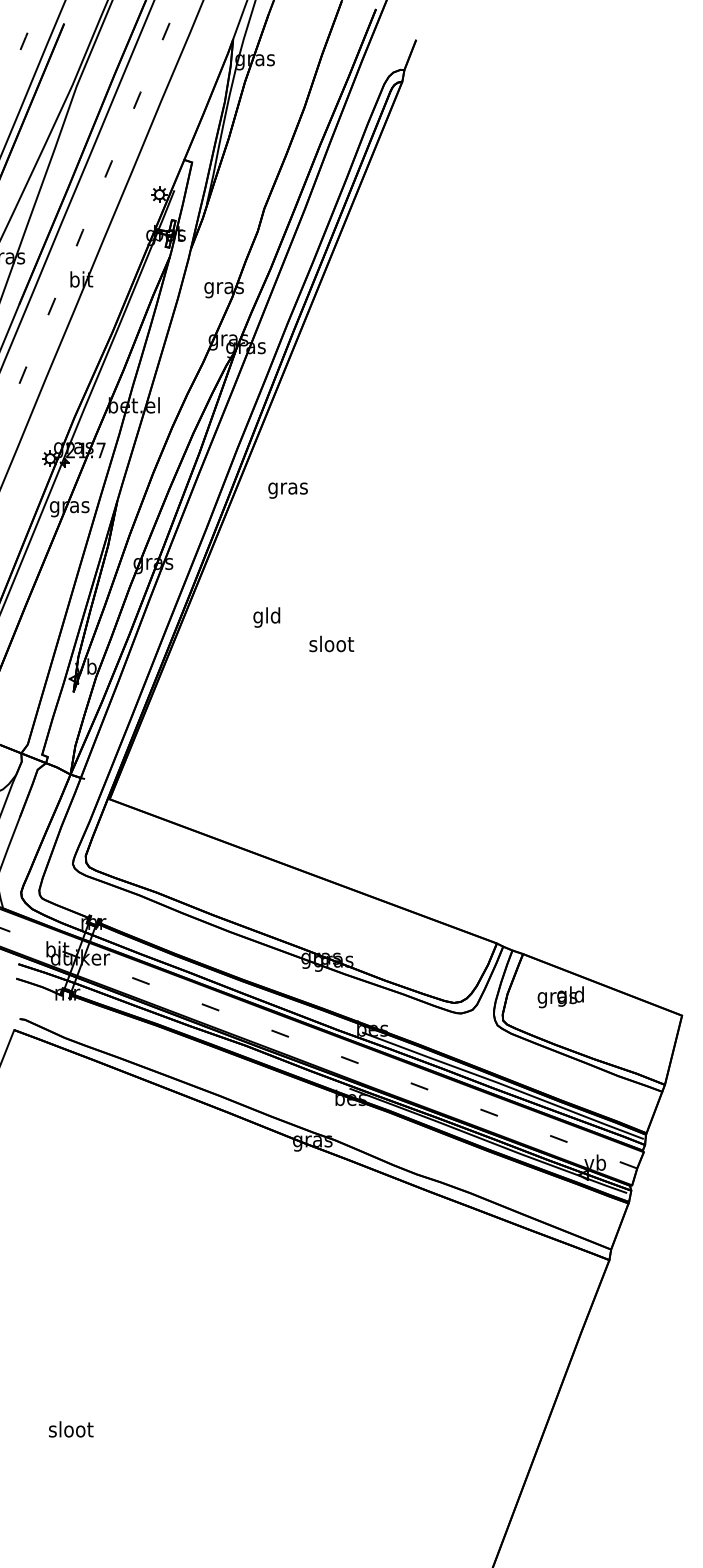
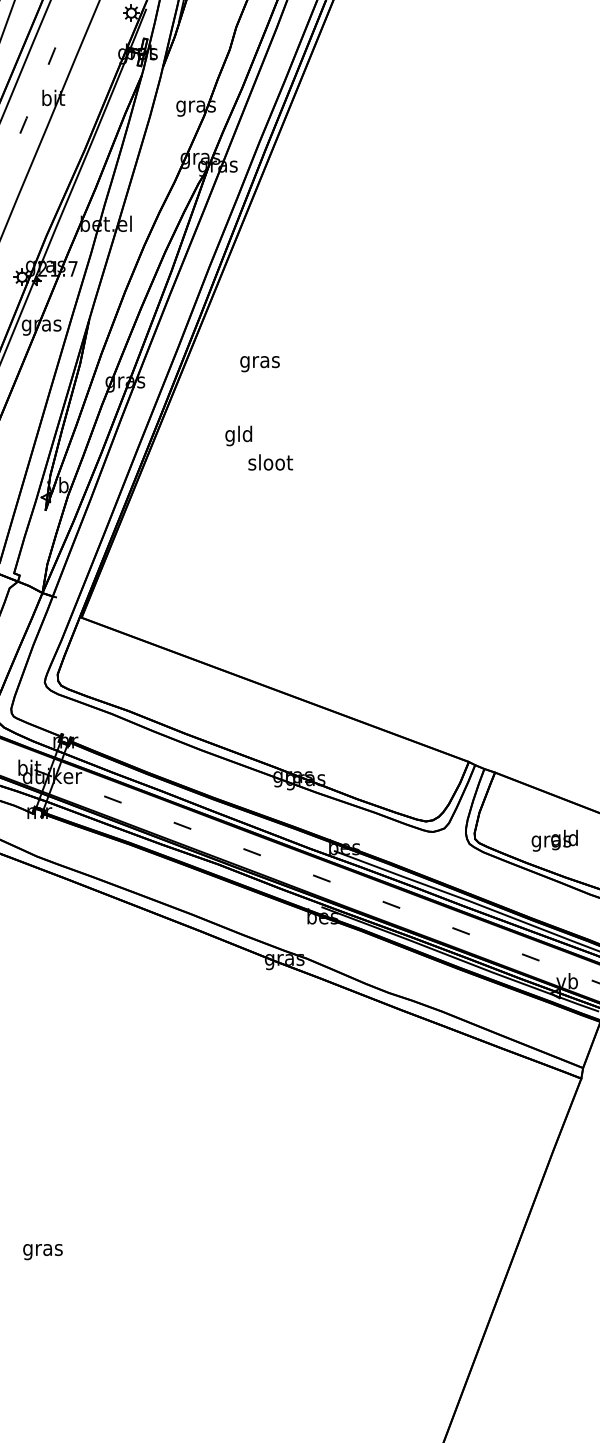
text: (287, 490) -> (259, 363), moved
text: (331, 643) -> (270, 461), moved
text: (560, 997) -> (554, 840), moved
text: (71, 1431) -> (43, 1249), sloot -> gras

